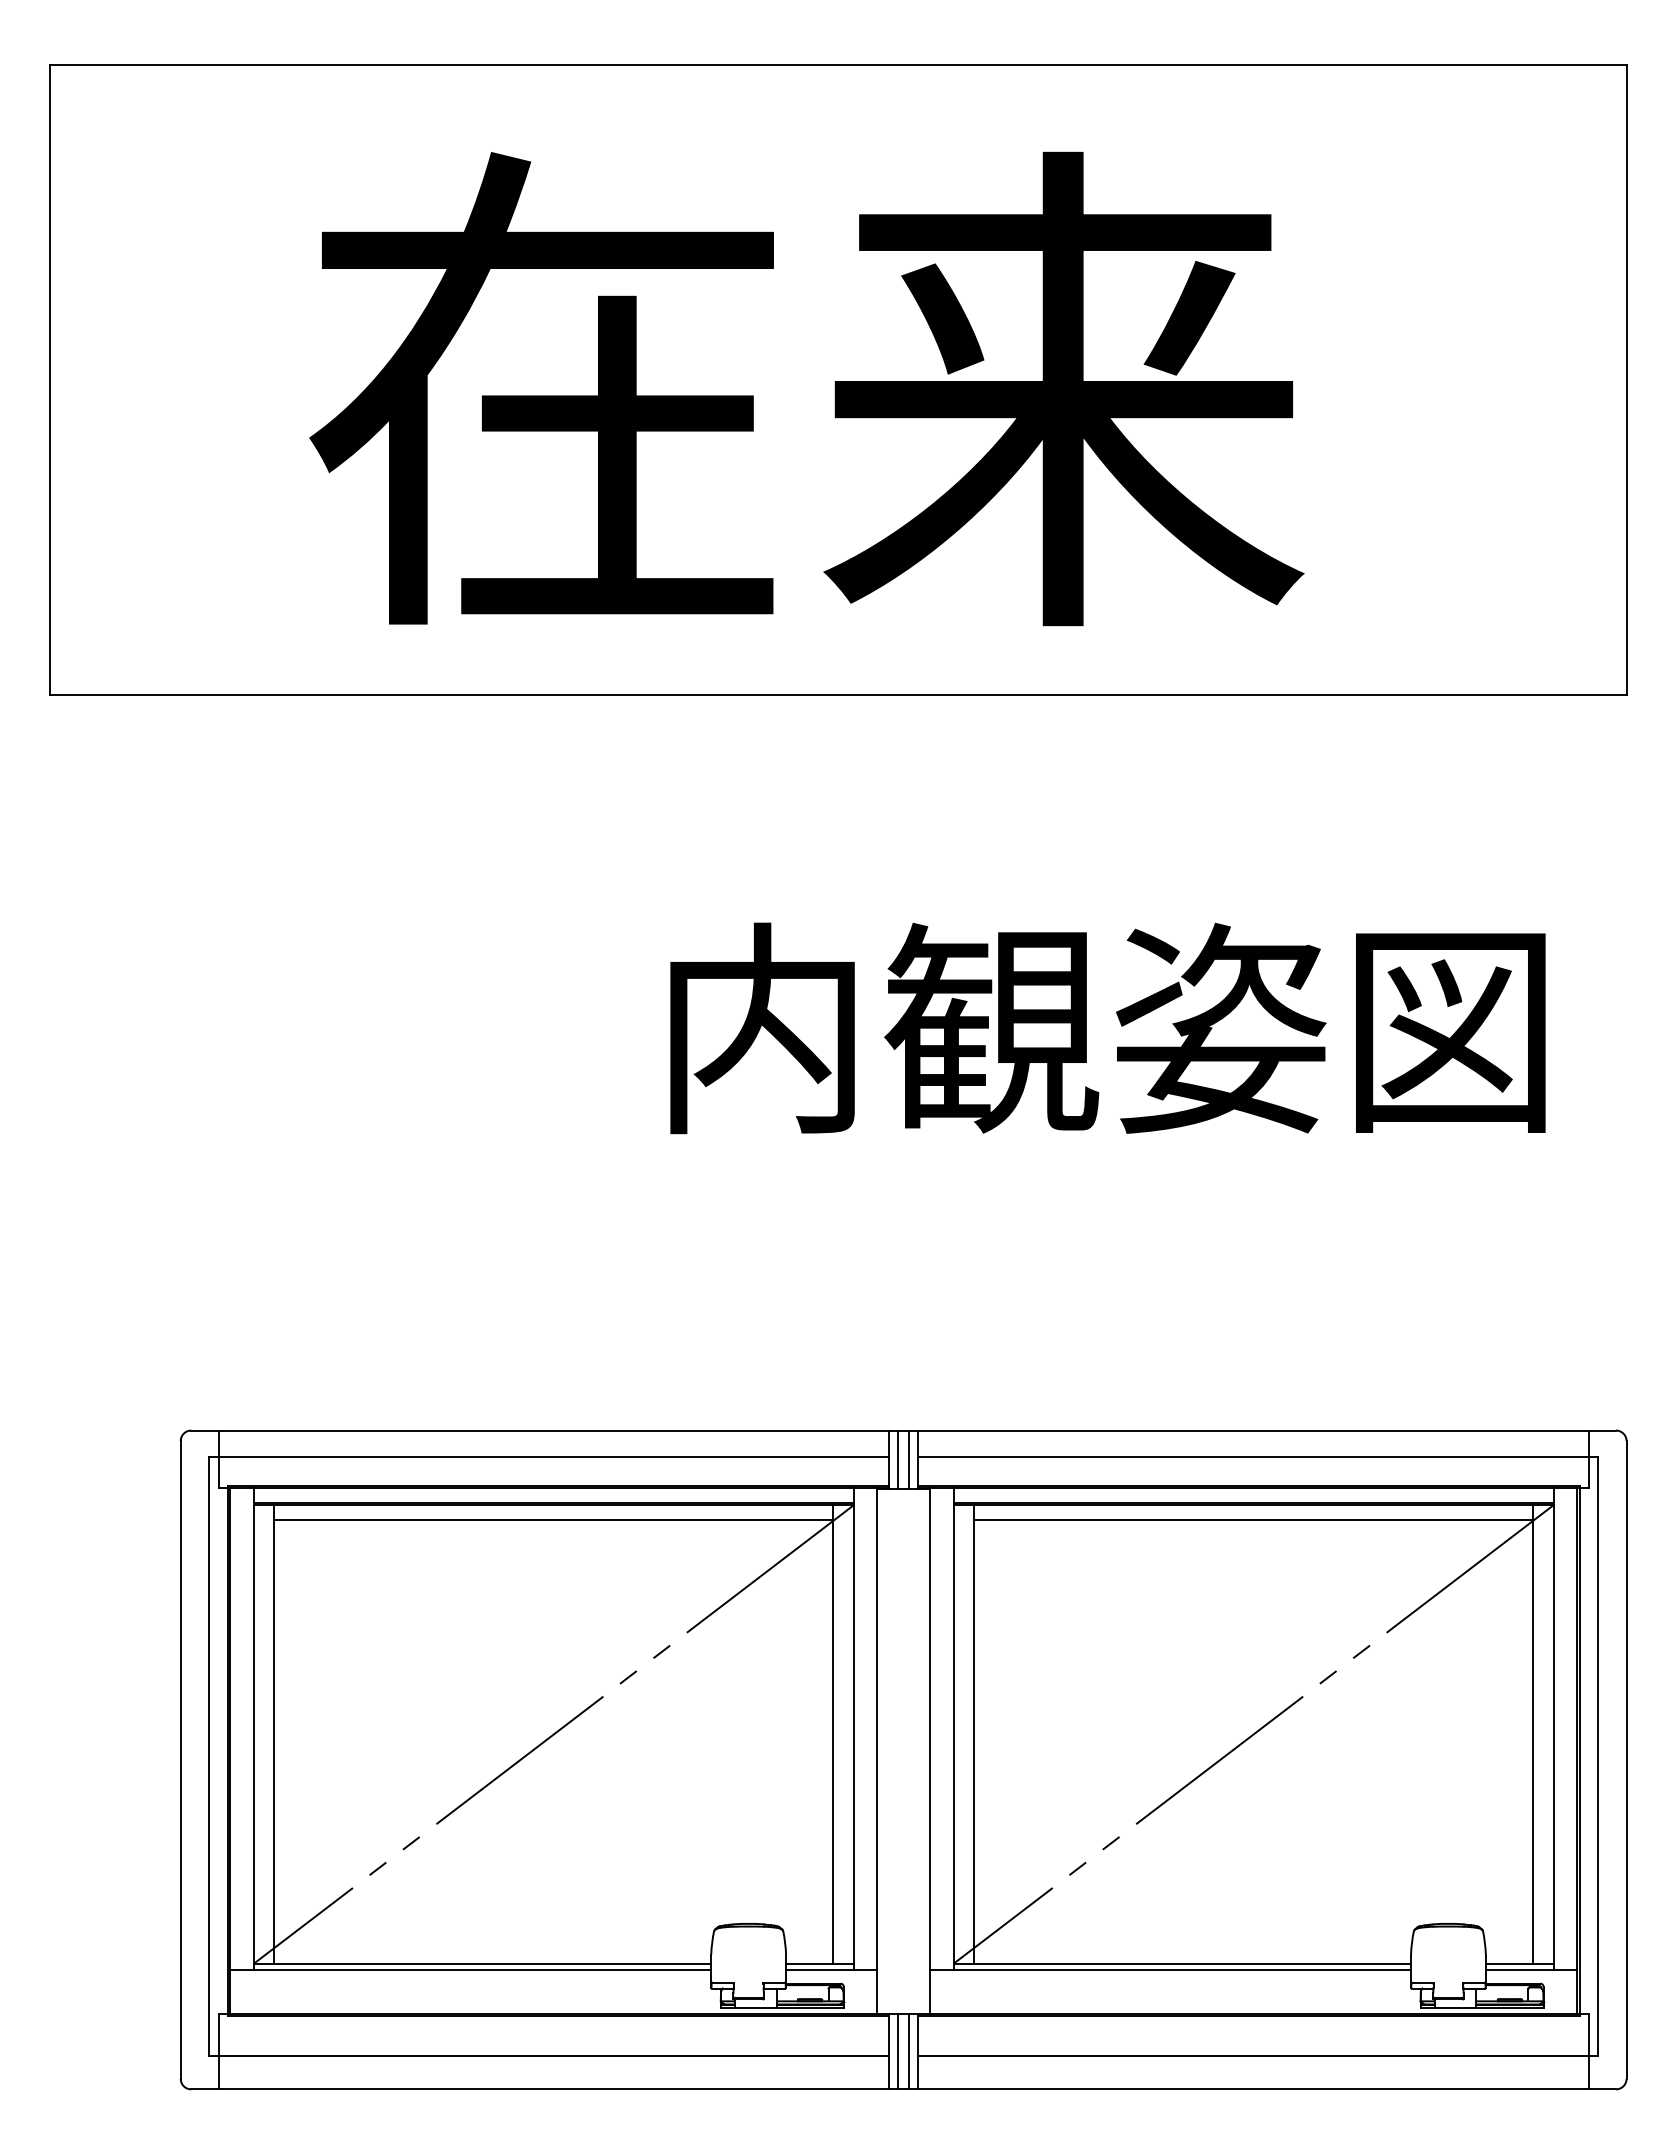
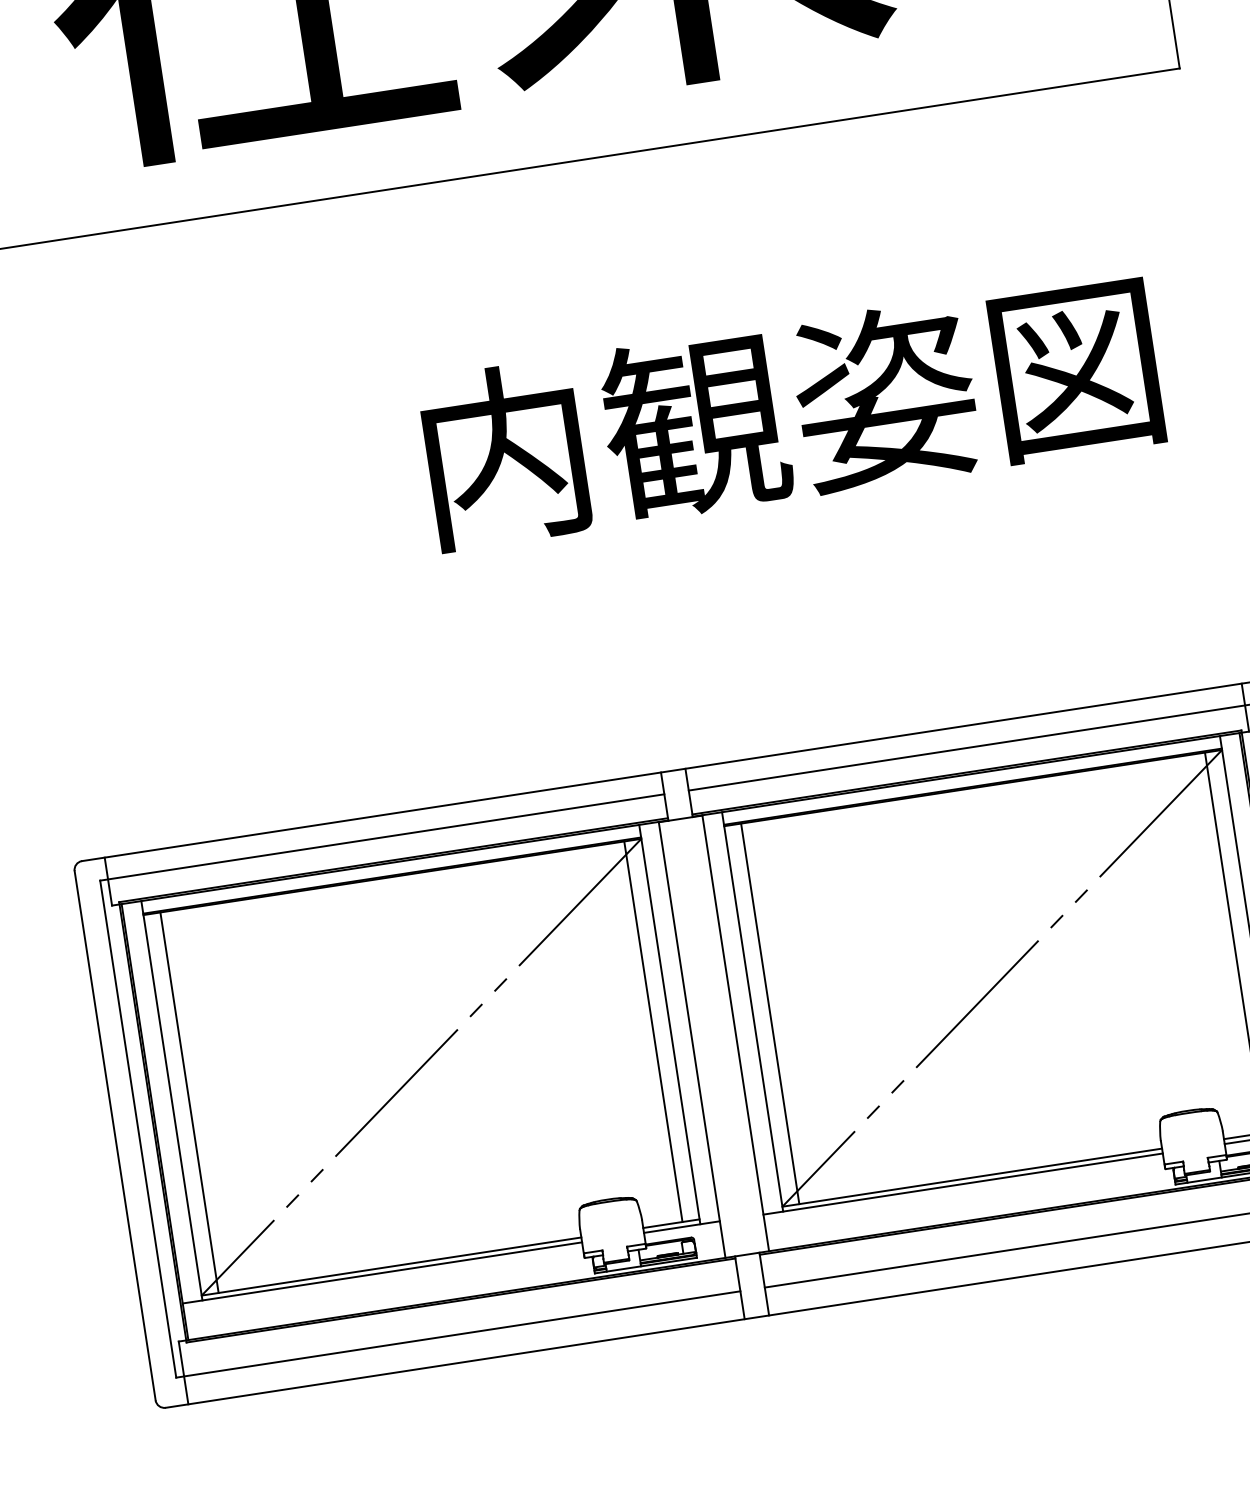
line: (898, 1459) -> (672, 795), removed
line: (908, 1459) -> (680, 794), removed
line: (553, 1520) -> (394, 889), removed
line: (1253, 1520) -> (974, 800), removed
line: (898, 2051) -> (747, 1286), removed
line: (908, 2051) -> (756, 1285), removed

